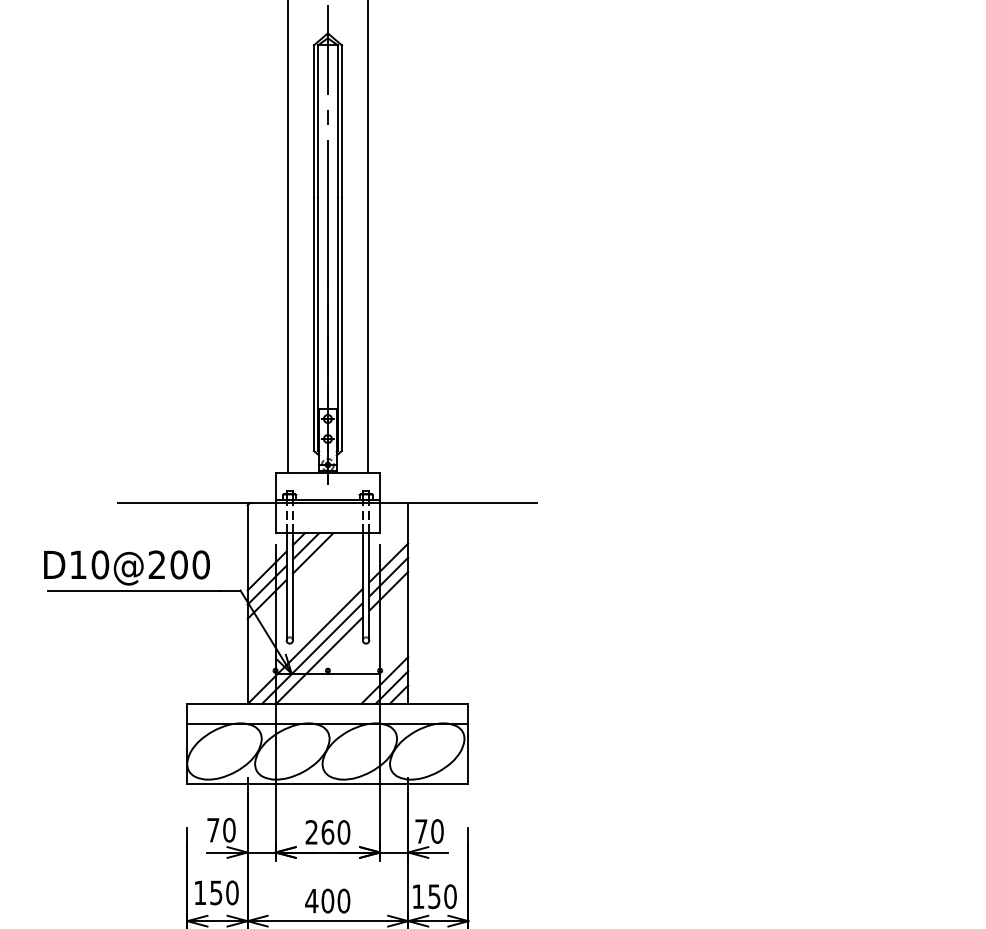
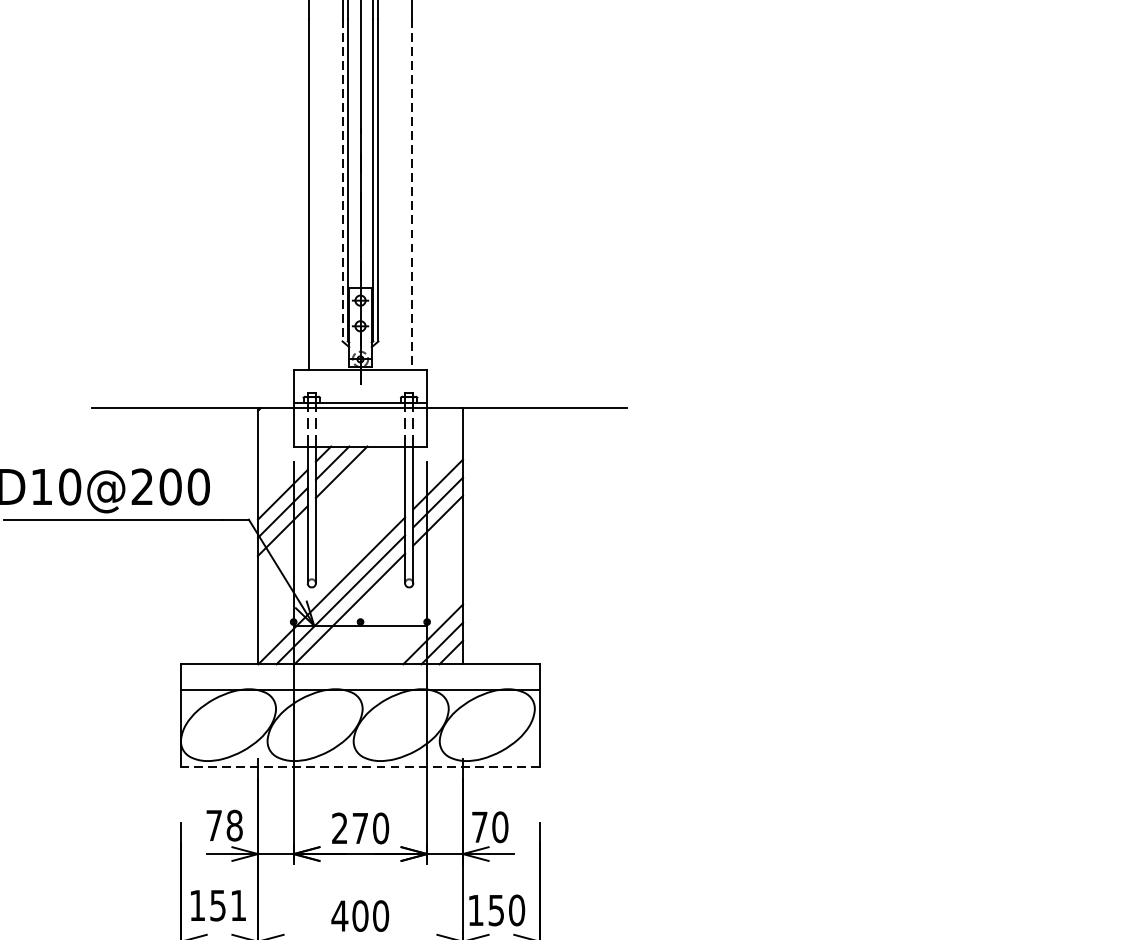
line: (313, 325) -> (342, 181), solid -> dashed
line: (368, 336) -> (412, 195), solid -> dashed
line: (327, 784) -> (359, 767), solid -> dashed
text: (229, 830) -> (234, 825), 70 -> 78
text: (327, 832) -> (359, 828), 260 -> 270
text: (232, 892) -> (238, 905), 150 -> 151

